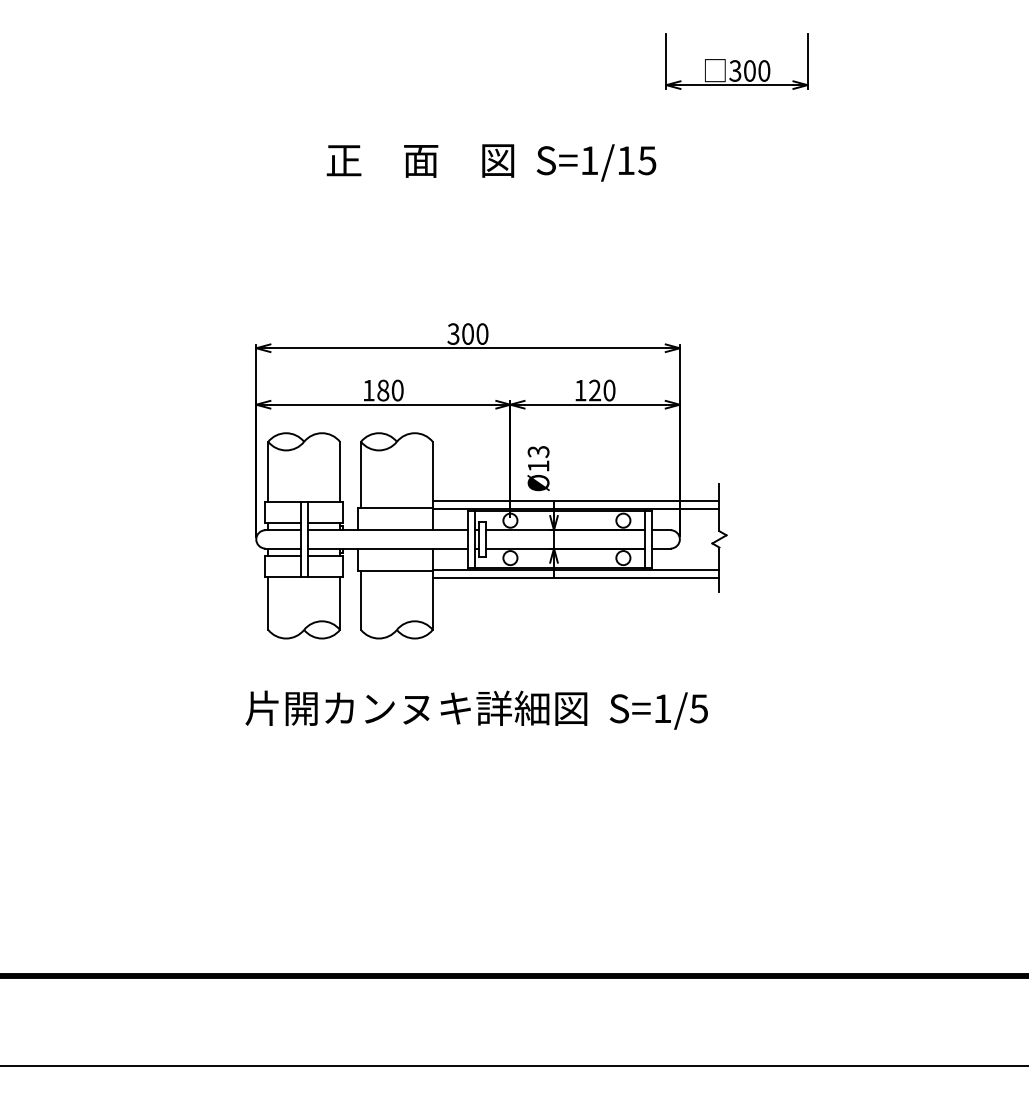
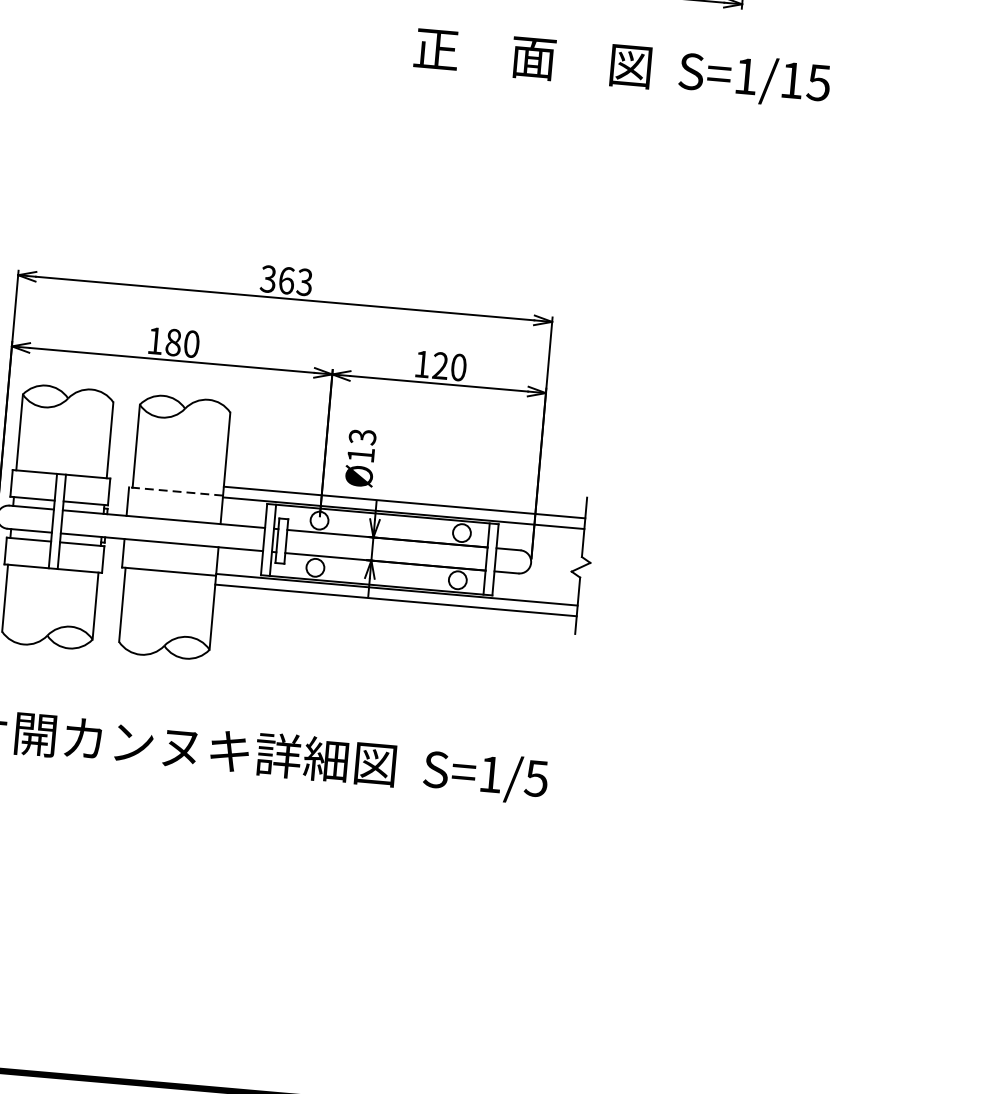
text: (491, 162) -> (622, 67), moved
text: (475, 333) -> (296, 280), 300 -> 363
line: (395, 507) -> (176, 491), solid -> dashed

